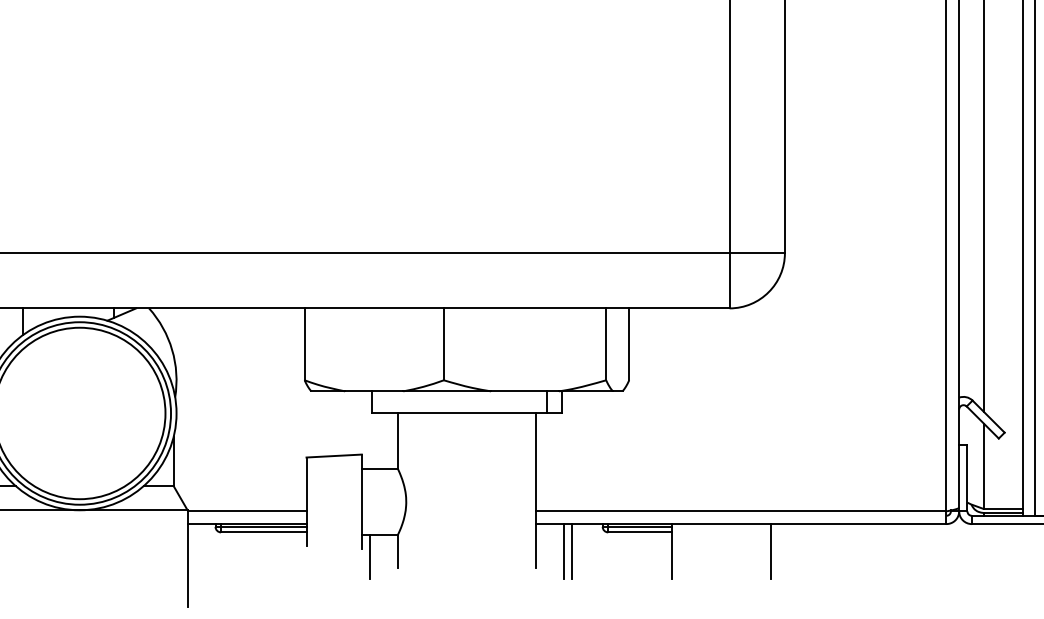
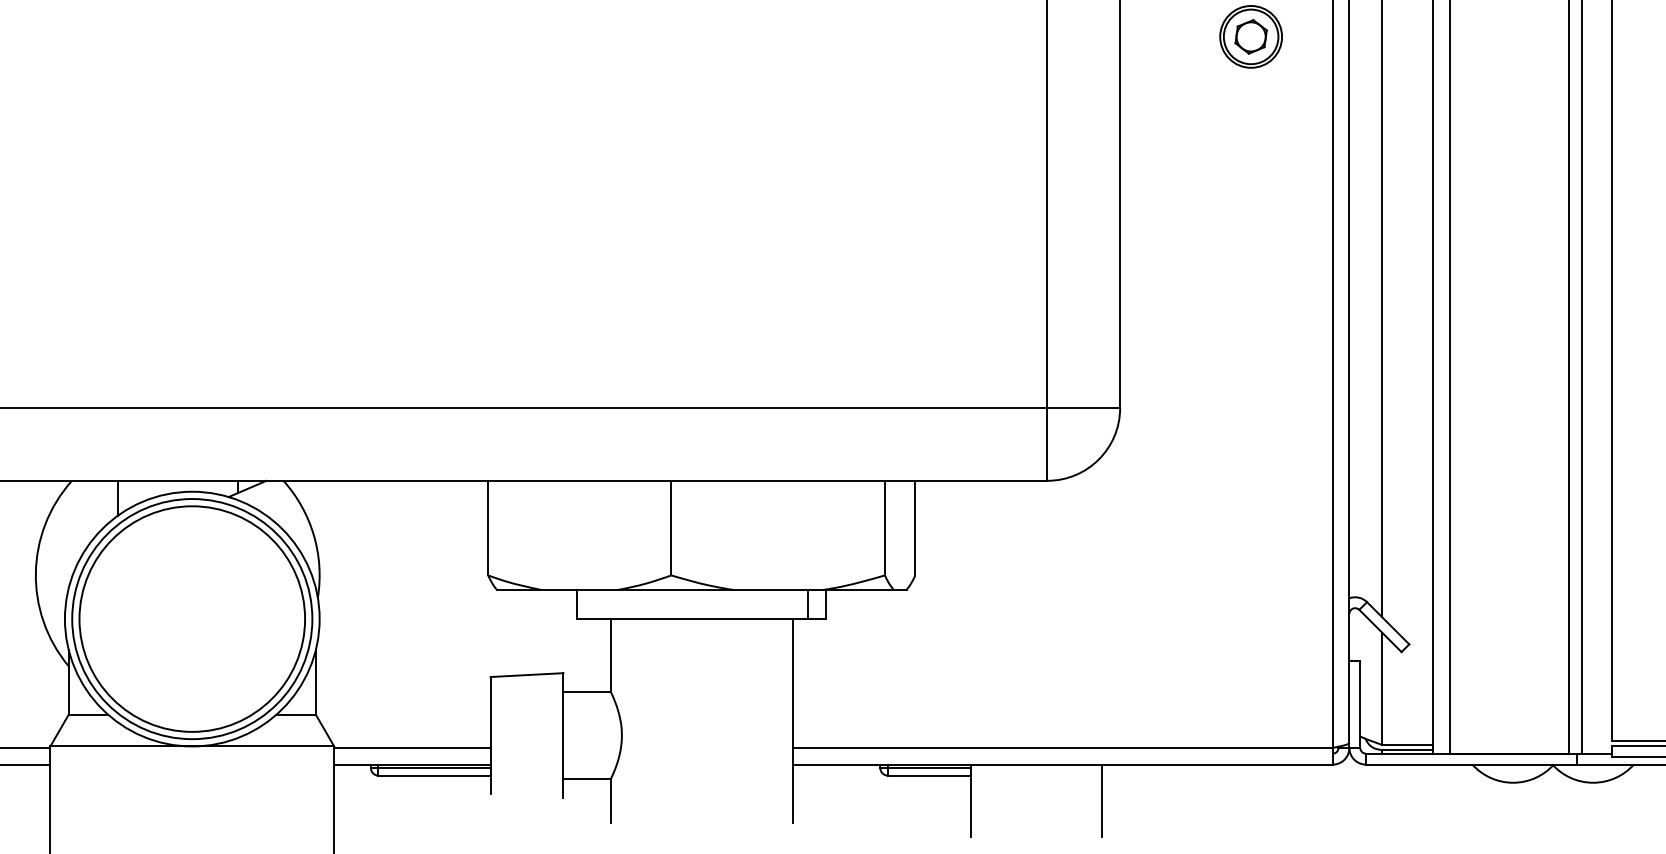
line: (564, 551) -> (829, 800), removed
line: (571, 551) -> (839, 800), removed
line: (370, 557) -> (574, 808), removed

